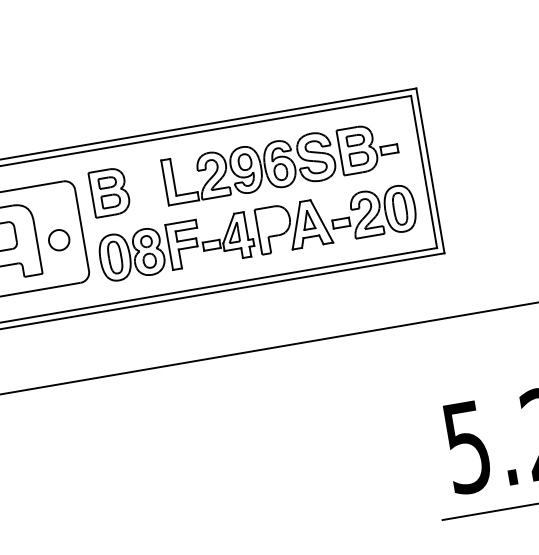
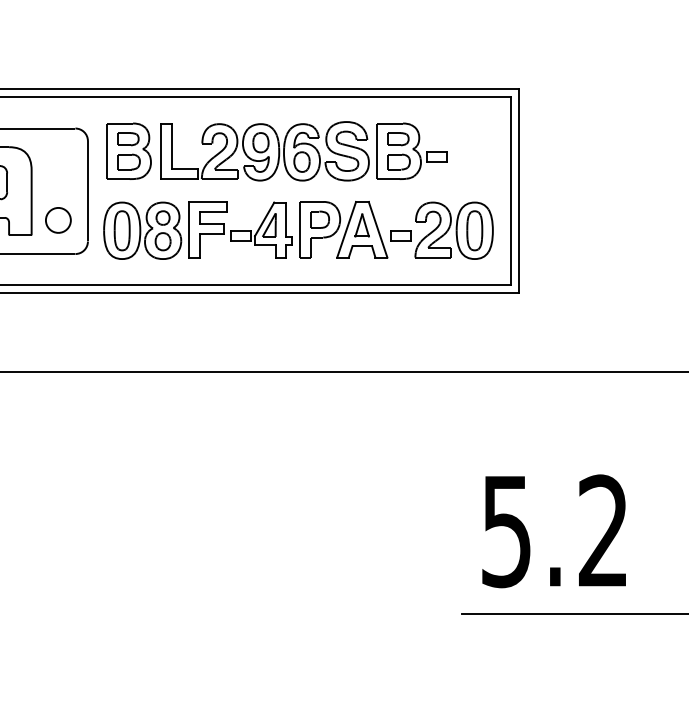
part: (280, 163) -> (303, 151), moved
part: (273, 221) -> (319, 219), added
part: (59, 240) -> (58, 220), moved

